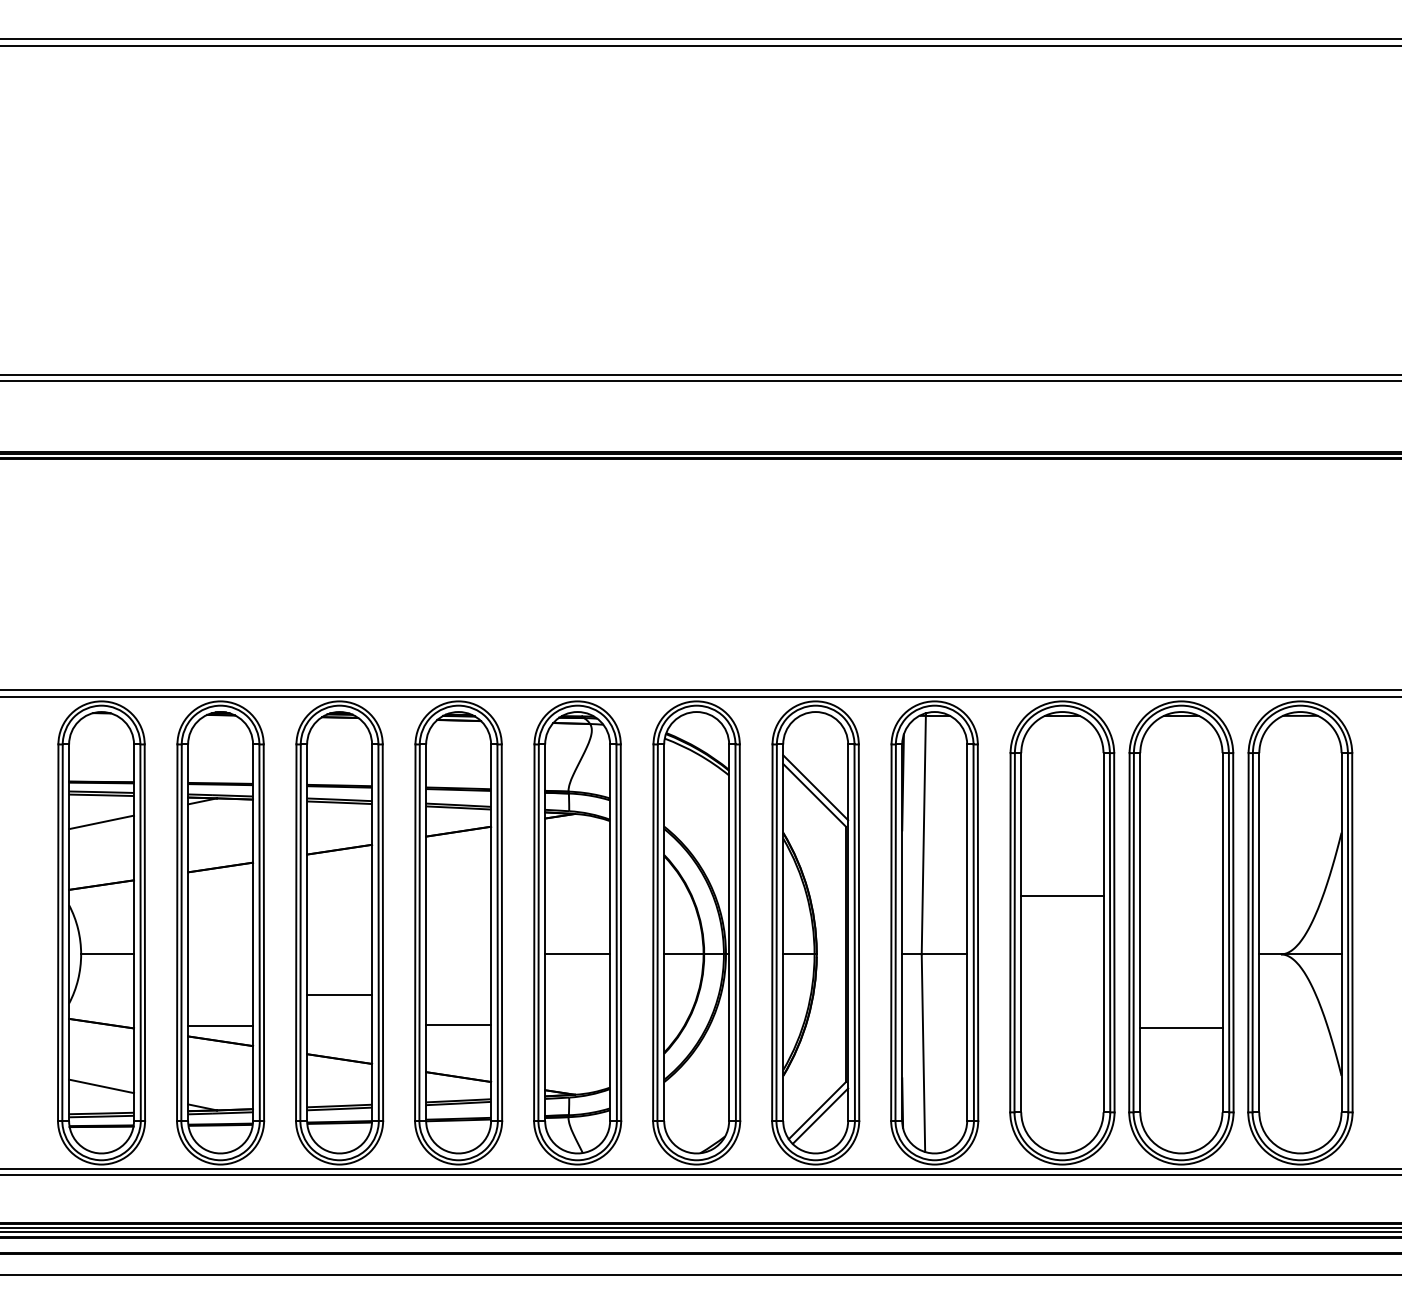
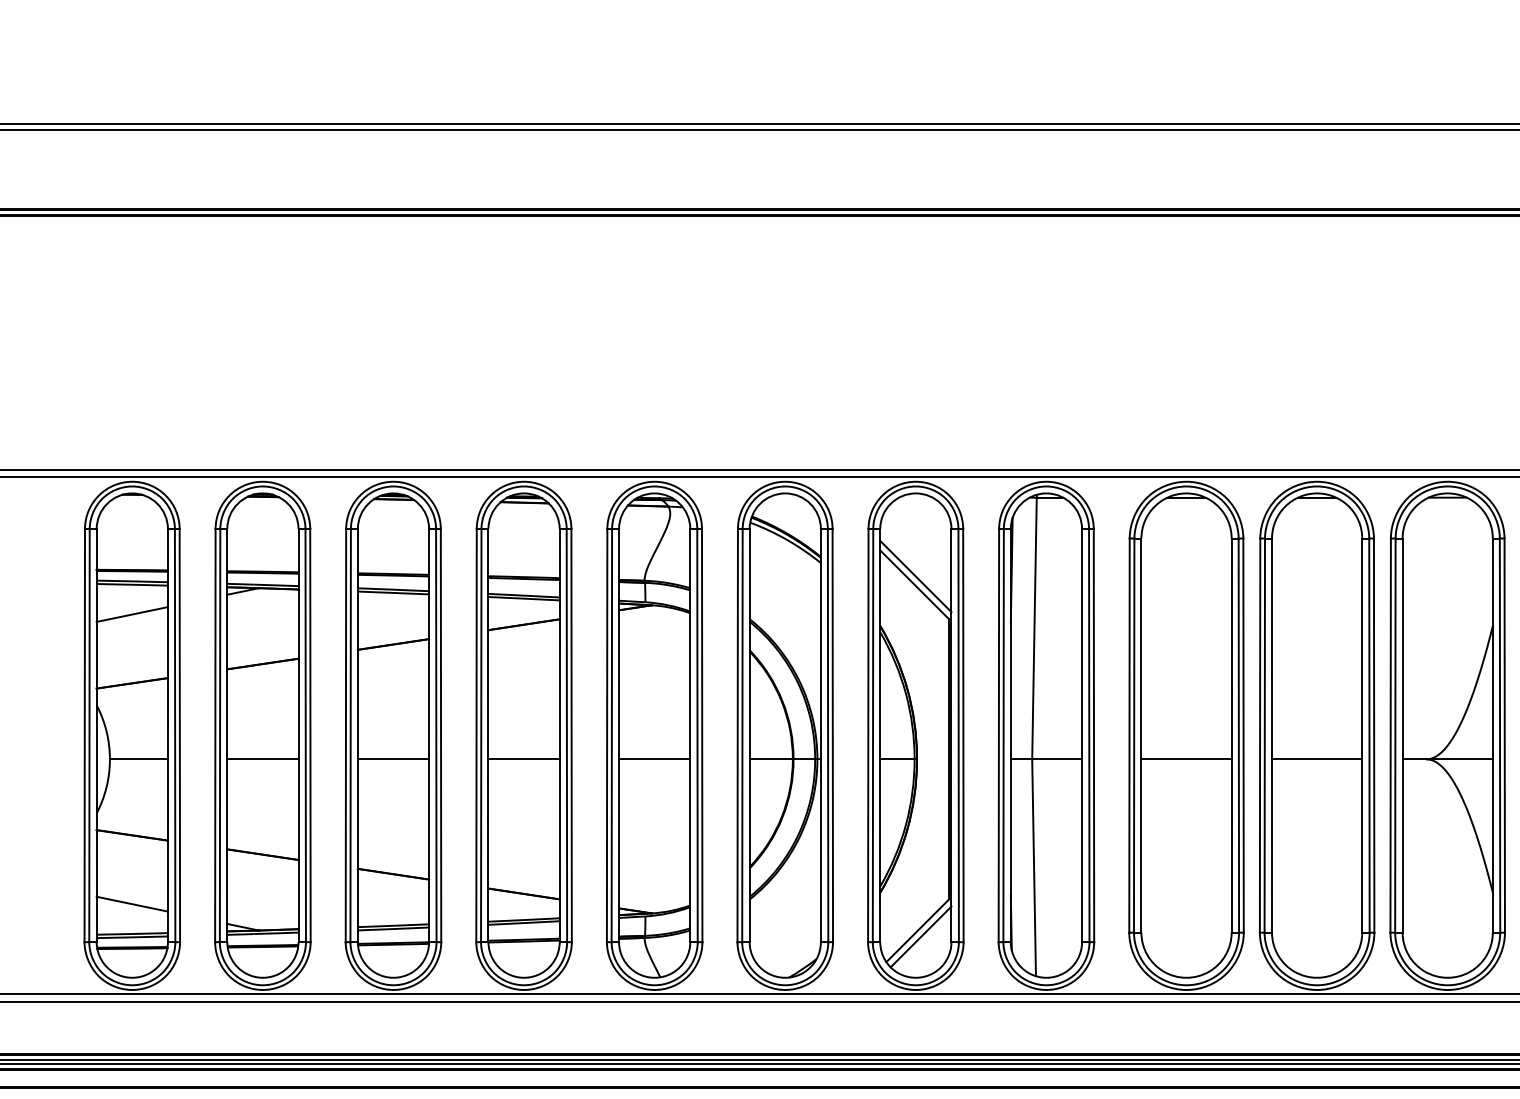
line: (1062, 896) -> (1186, 759), moved
line: (339, 995) -> (393, 759), moved
line: (458, 1025) -> (523, 759), moved
line: (220, 1026) -> (262, 759), moved
line: (1181, 1028) -> (1317, 759), moved

